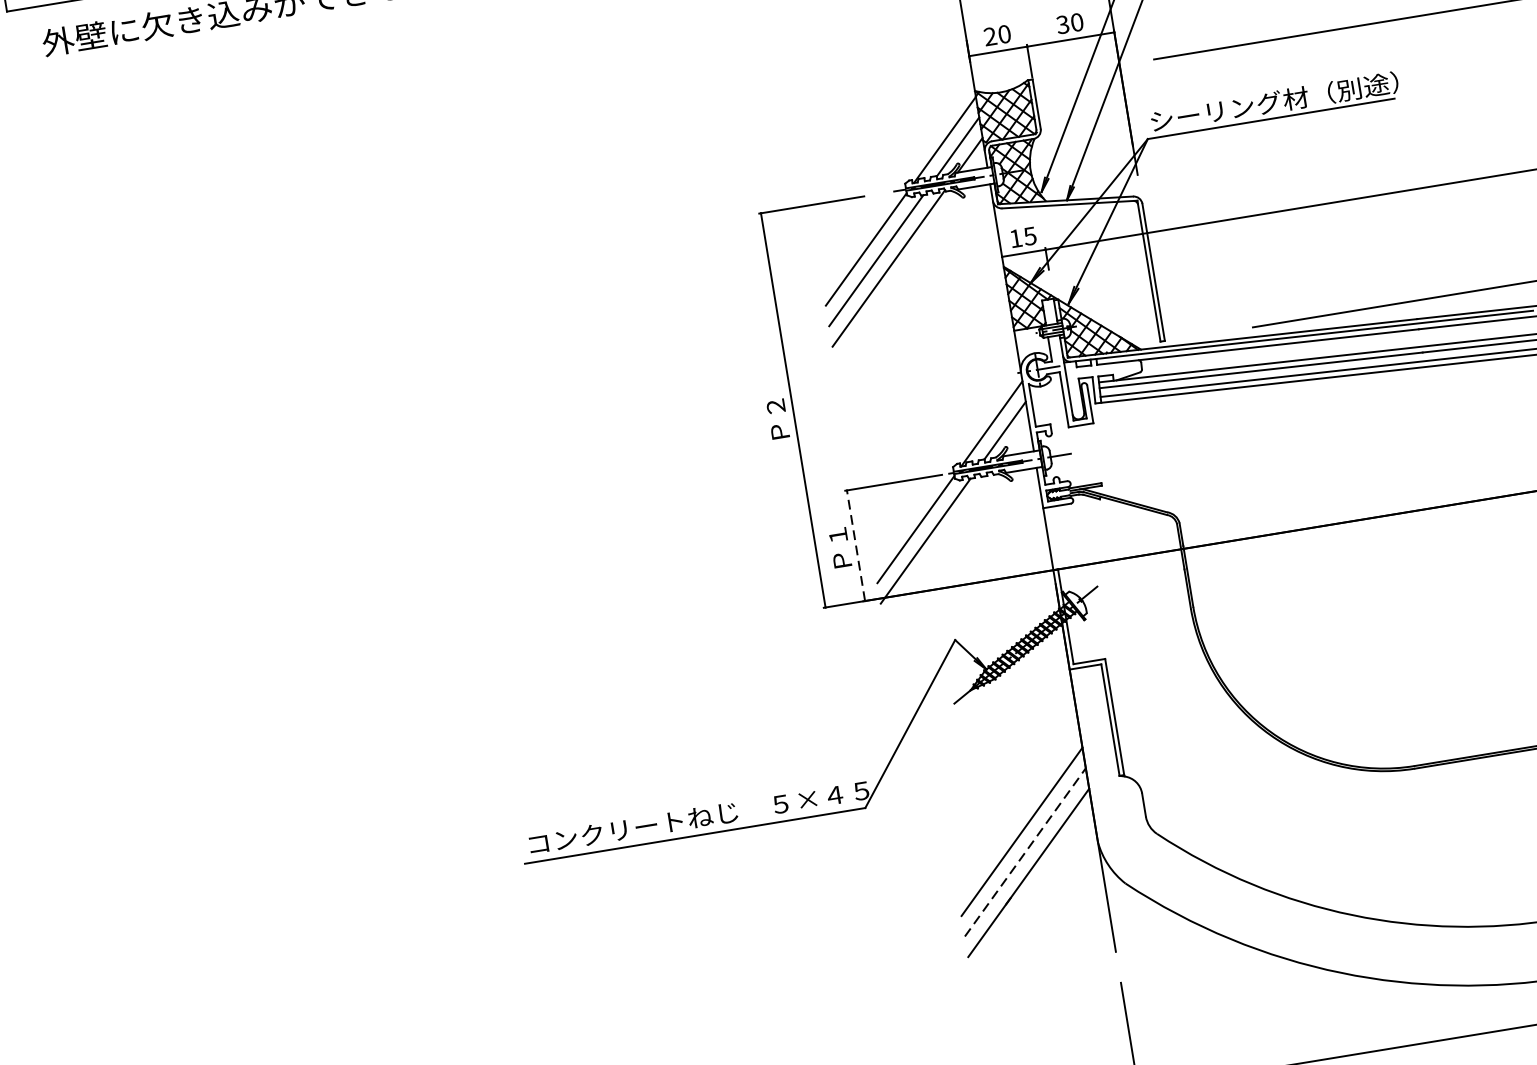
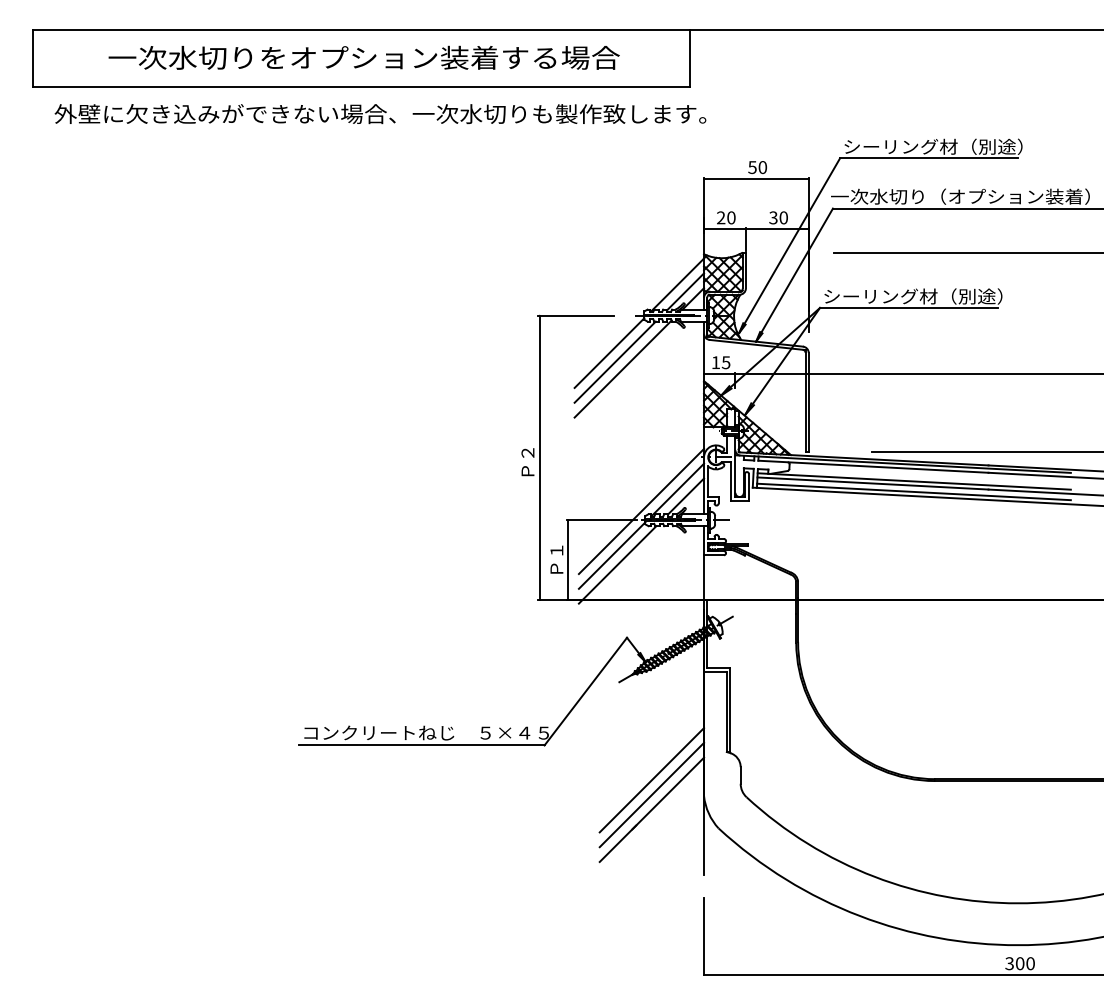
line: (946, 461) -> (641, 511), added
line: (856, 546) -> (568, 560), dashed -> solid
line: (1024, 853) -> (651, 795), dashed -> solid

